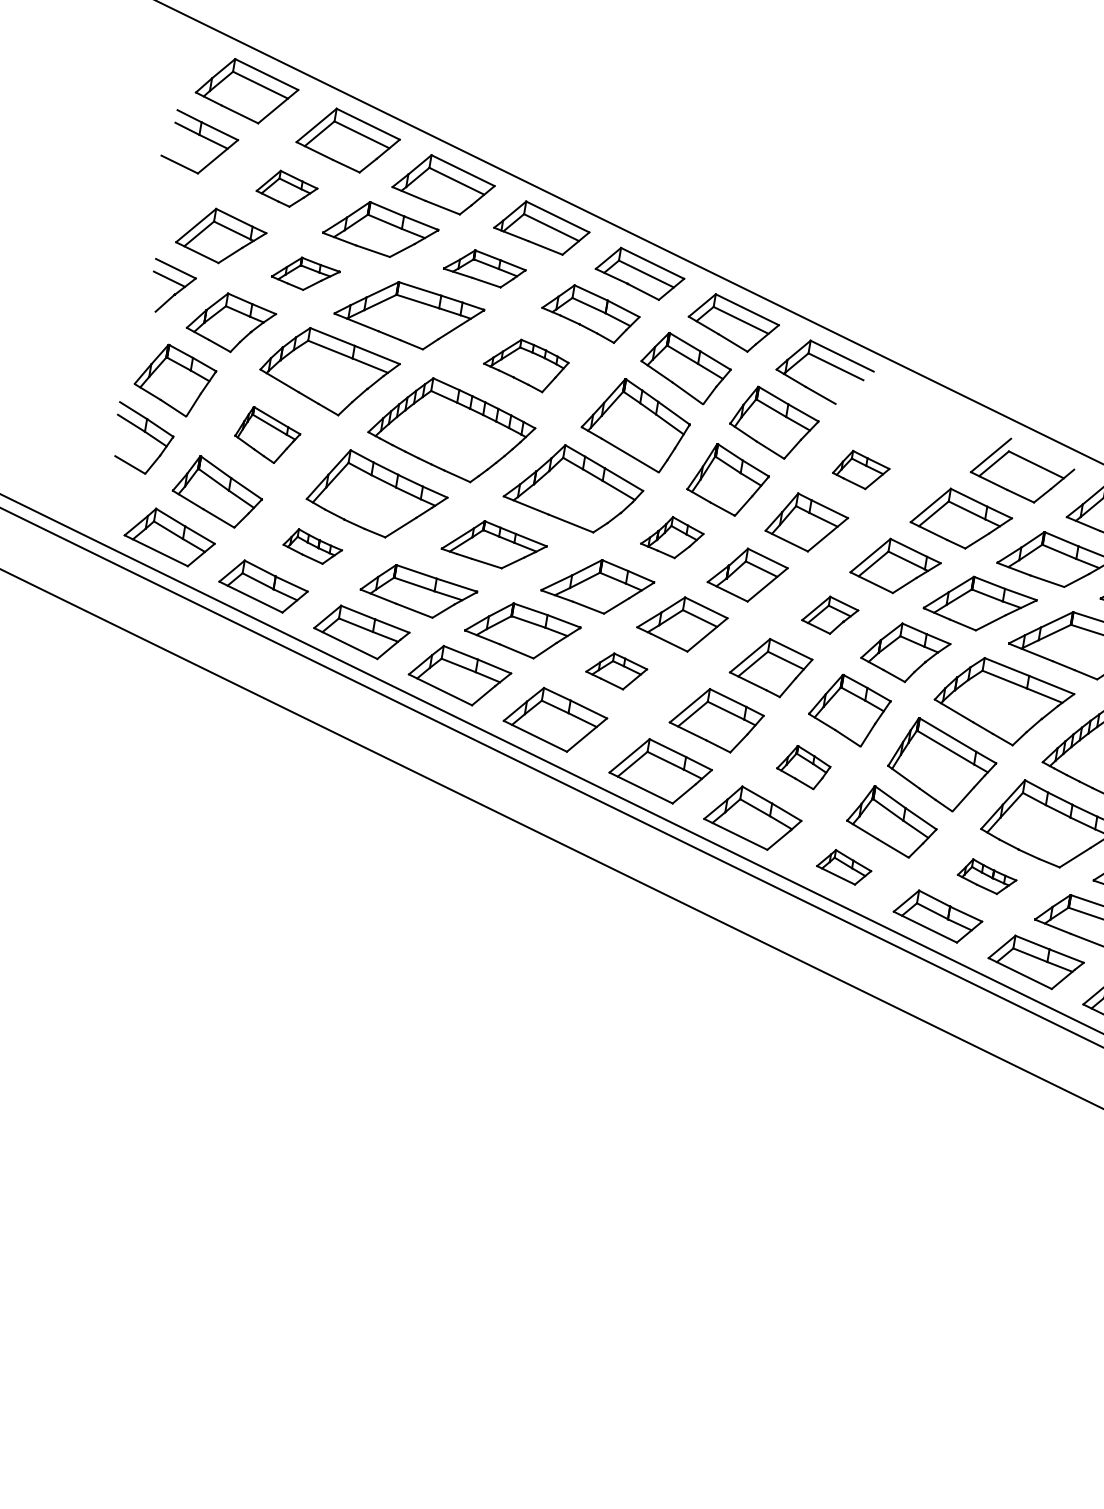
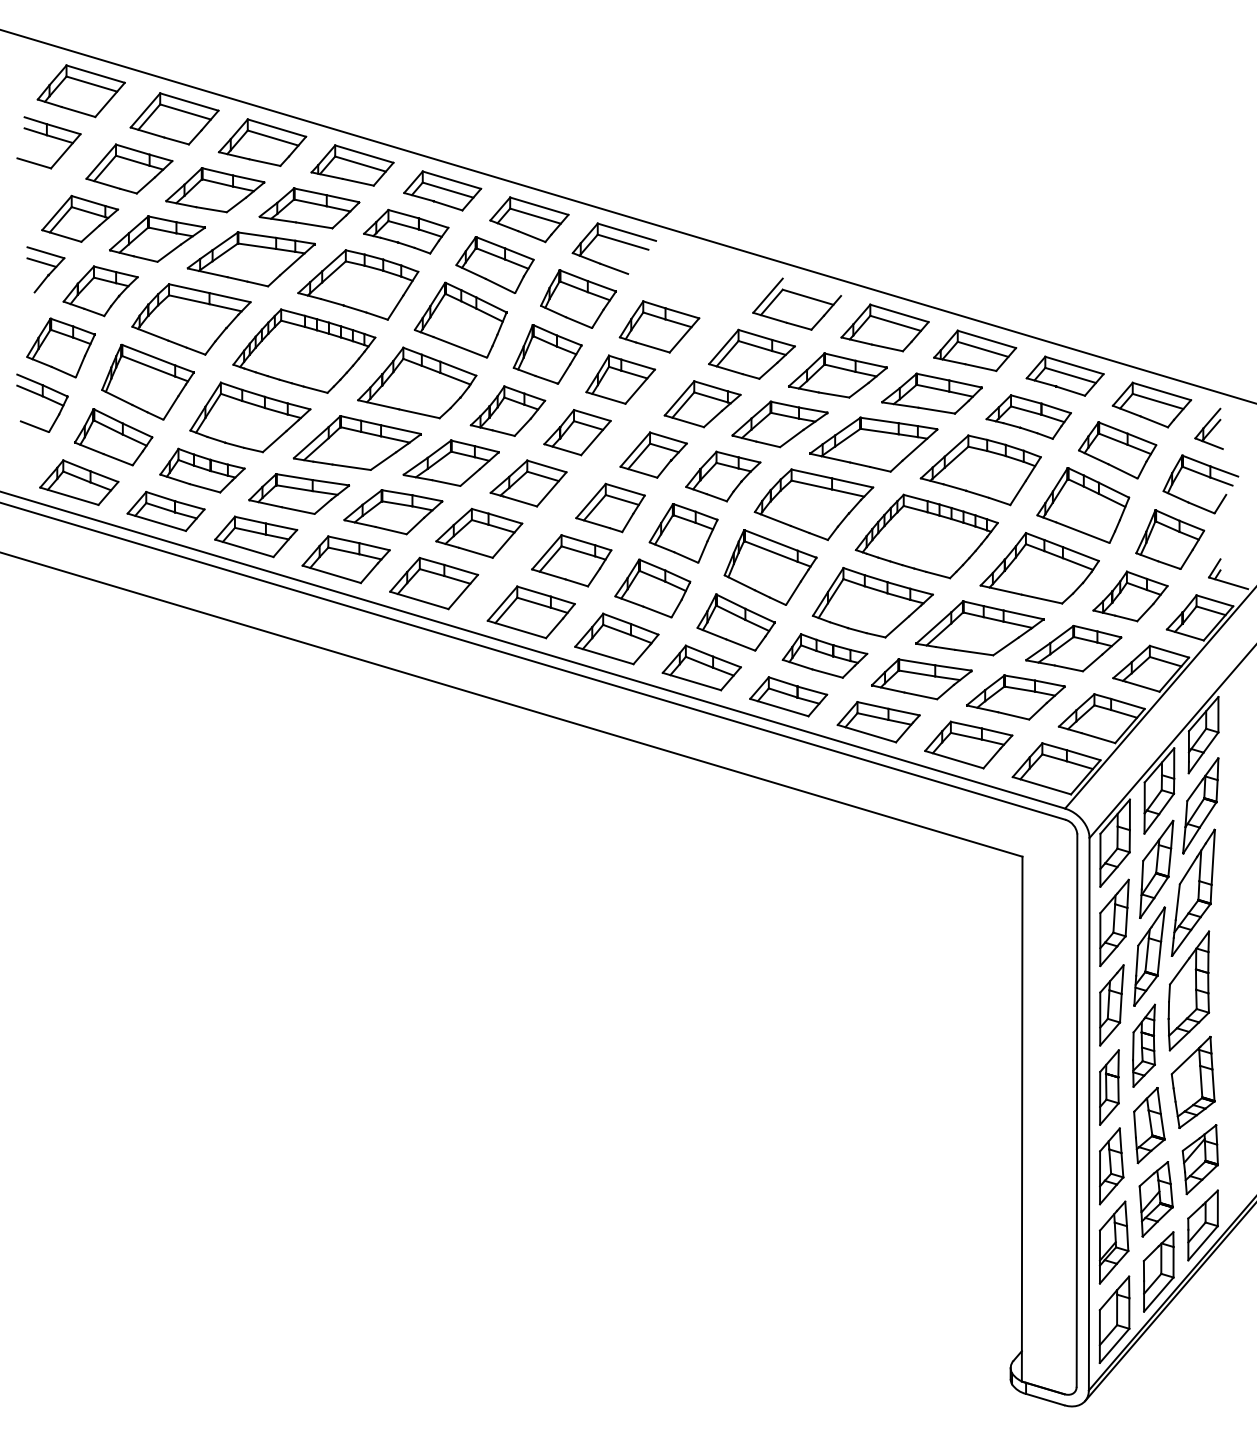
part: (287, 188) -> (129, 168), size x1.67
part: (484, 268) -> (309, 208), size x1.43
part: (305, 273) -> (157, 238), size x1.67
part: (526, 364) -> (358, 284), size x1.67
part: (267, 434) -> (147, 381), size x1.67
part: (861, 469) -> (659, 326), size x1.67
part: (672, 536) -> (507, 410), size x1.43
part: (493, 544) -> (356, 442), size x1.43
part: (312, 546) -> (202, 470), size x1.67
part: (830, 614) -> (653, 454), size x1.43
part: (616, 670) -> (479, 532), size x1.67
part: (803, 767) -> (652, 588), size x1.67
part: (844, 866) -> (701, 667), size x1.67
part: (986, 876) -> (824, 655), size x1.67

